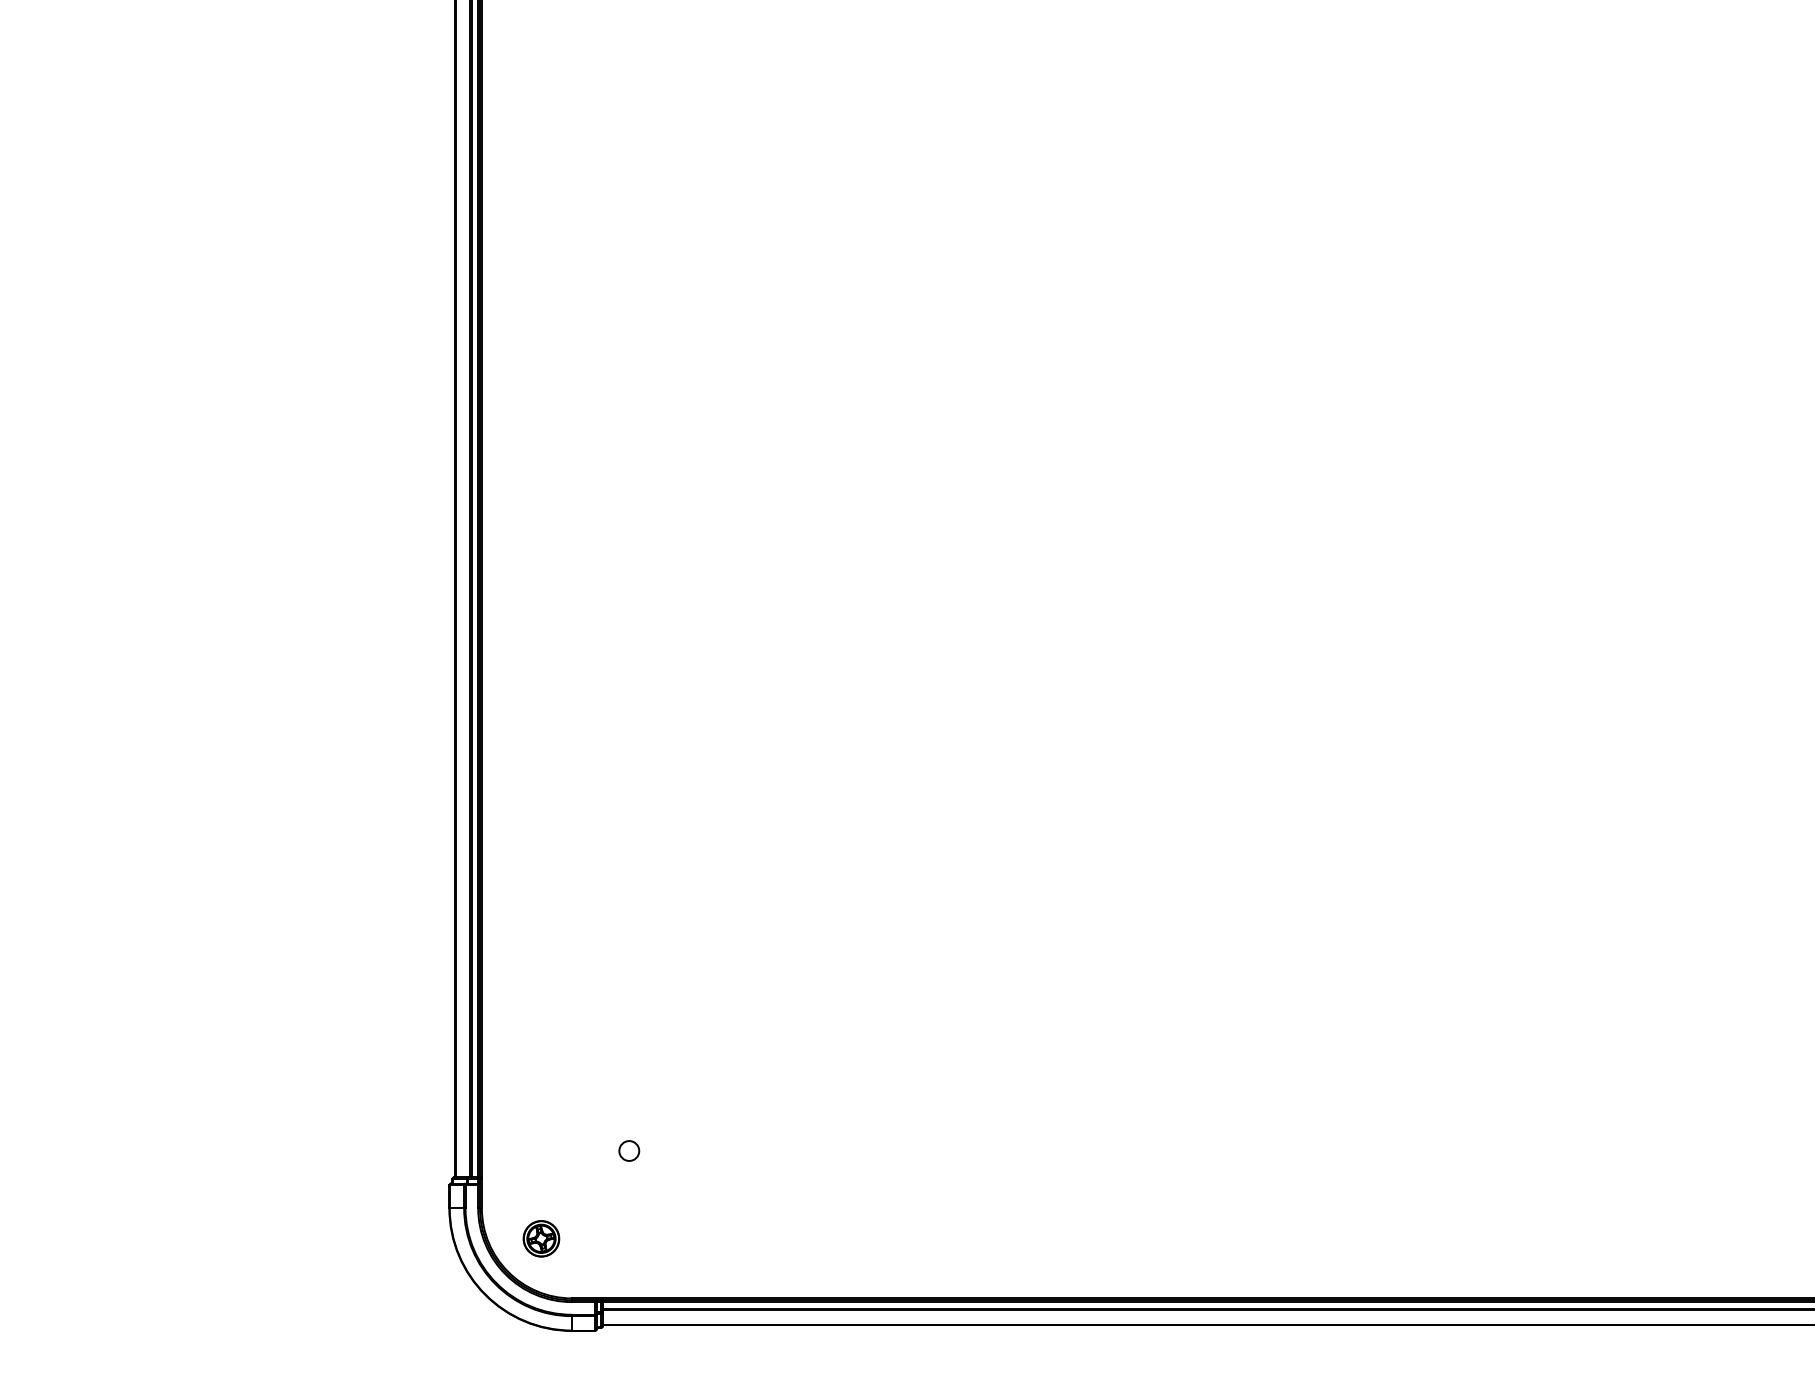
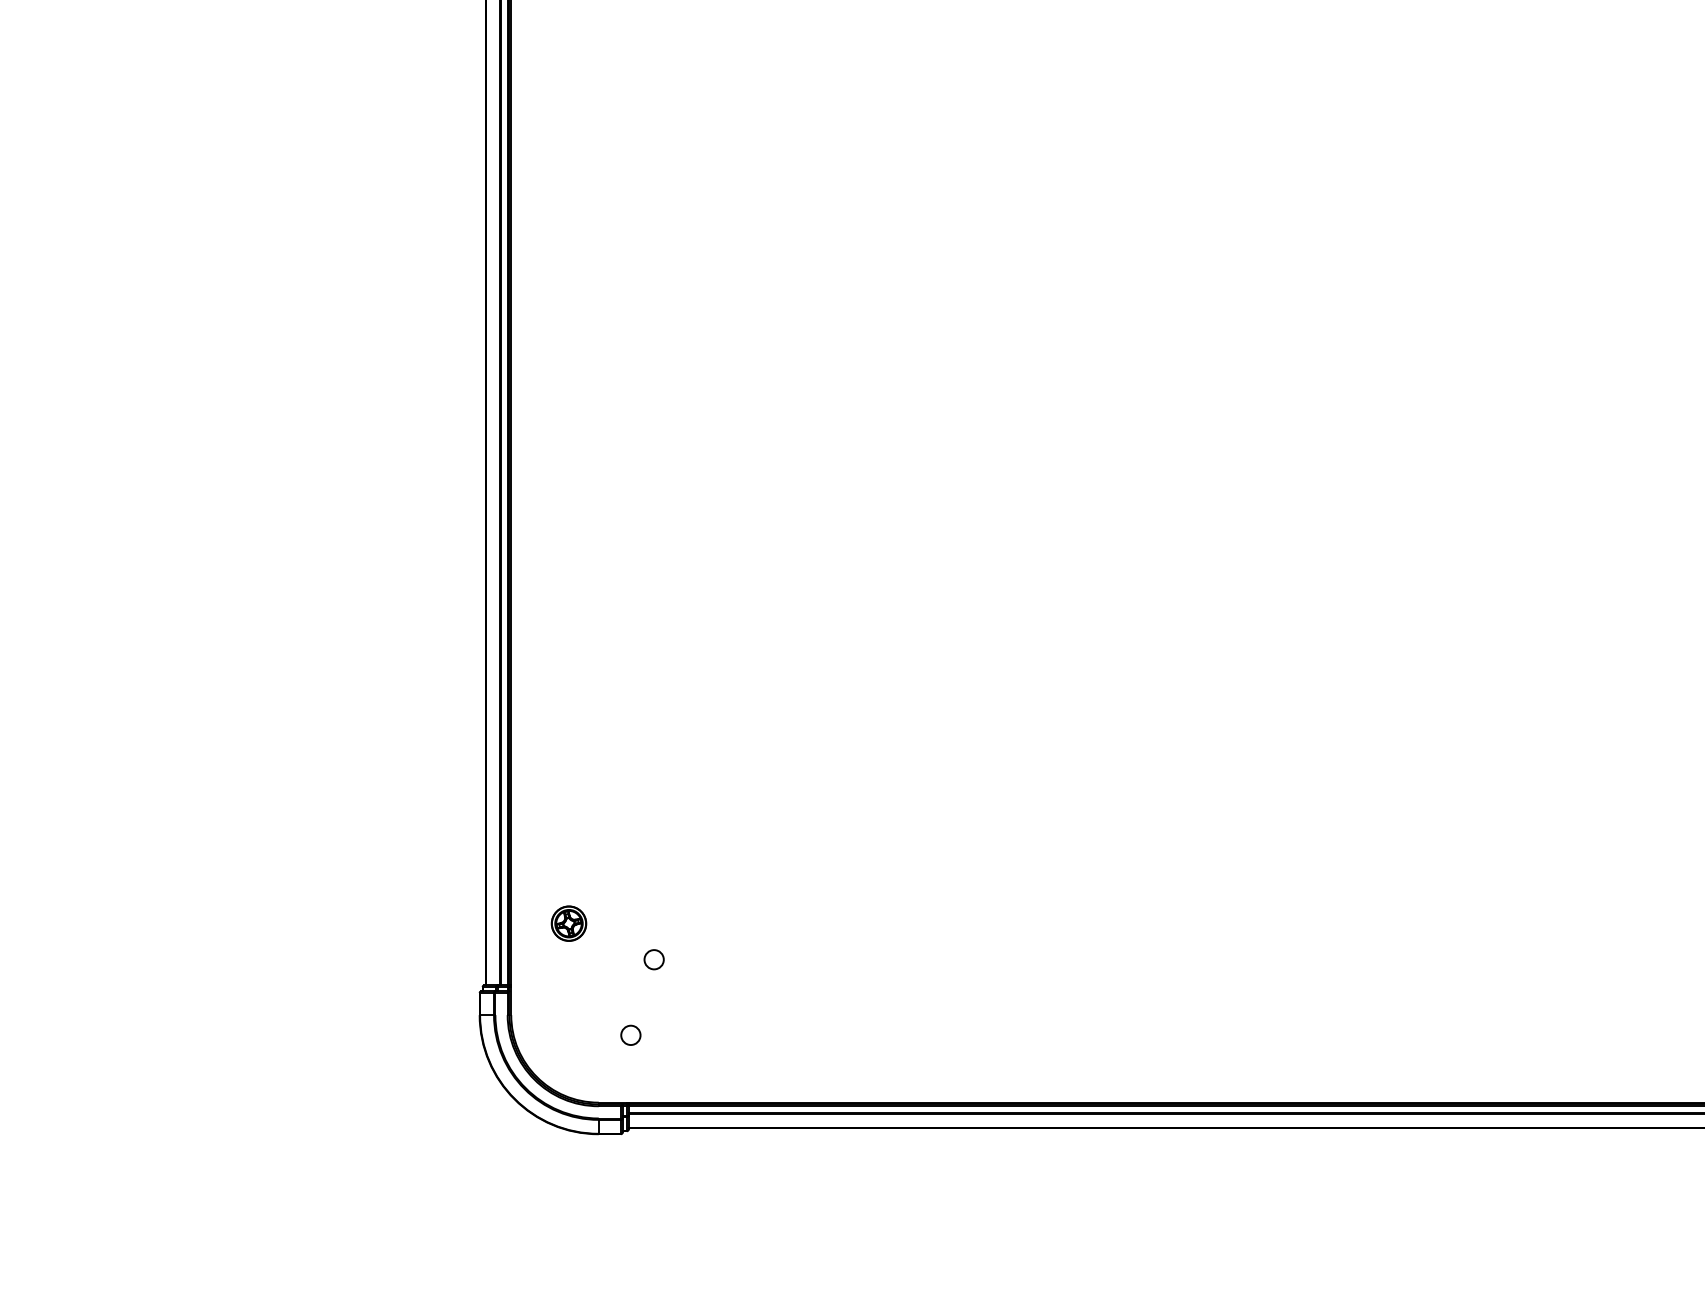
circle: (605, 1228) -> (631, 1034), added
part: (541, 1238) -> (569, 923), moved

